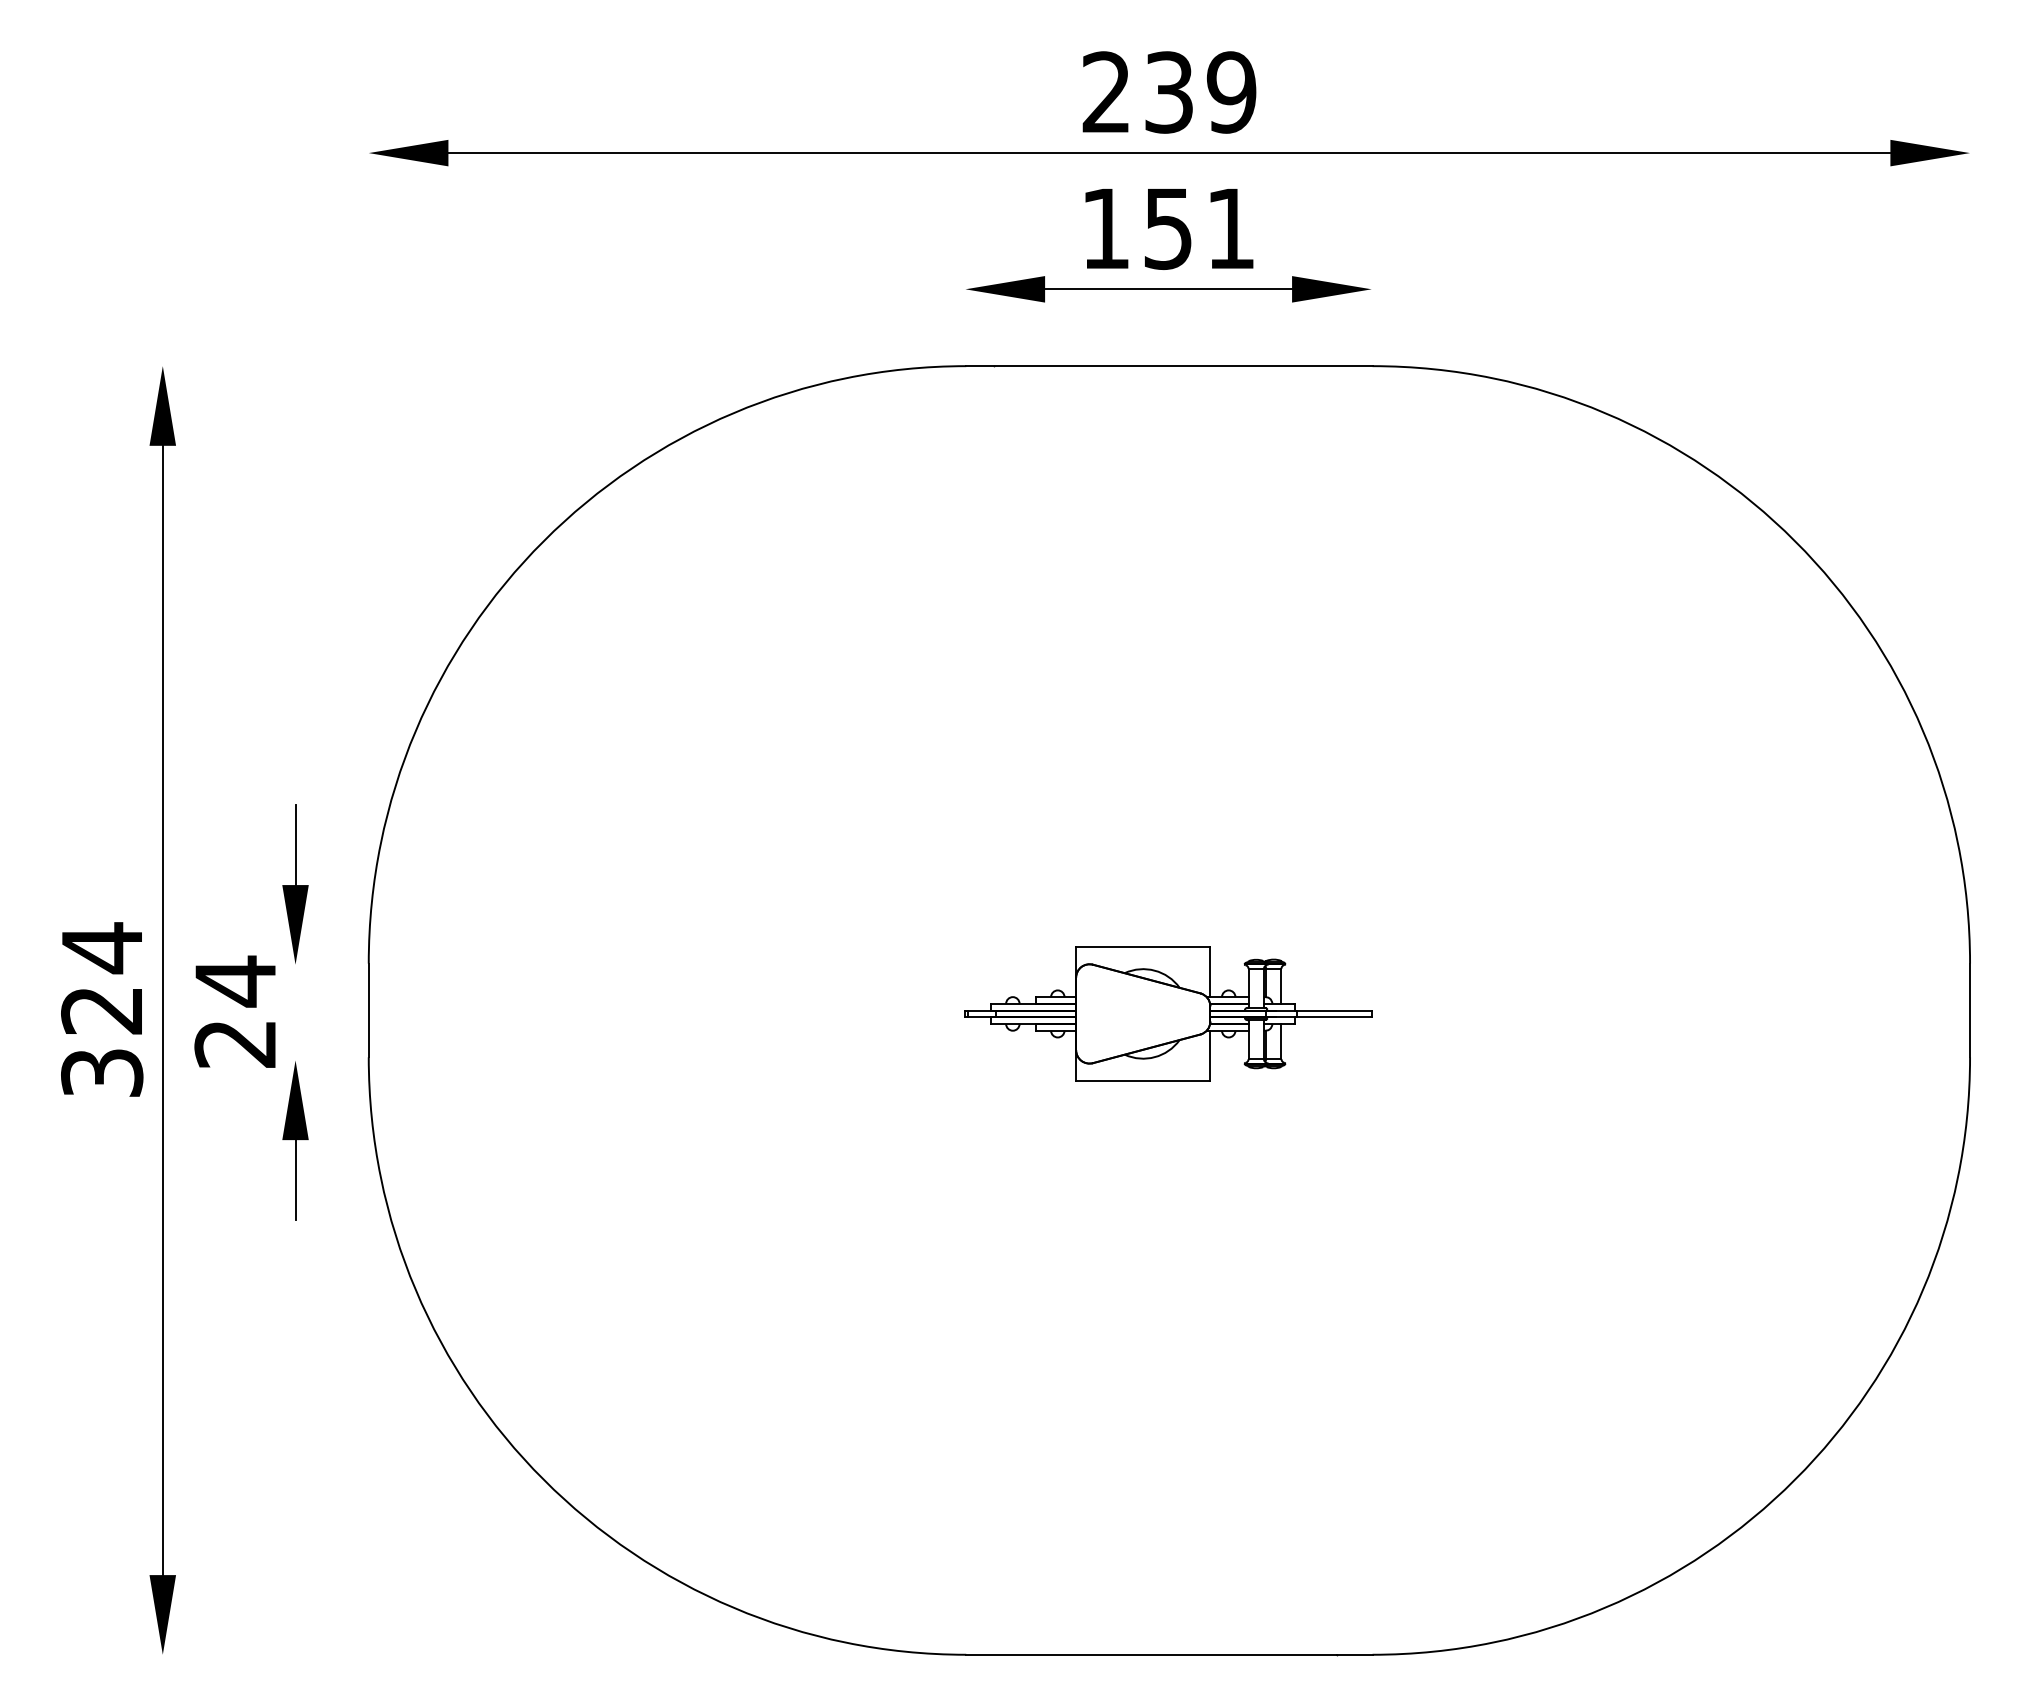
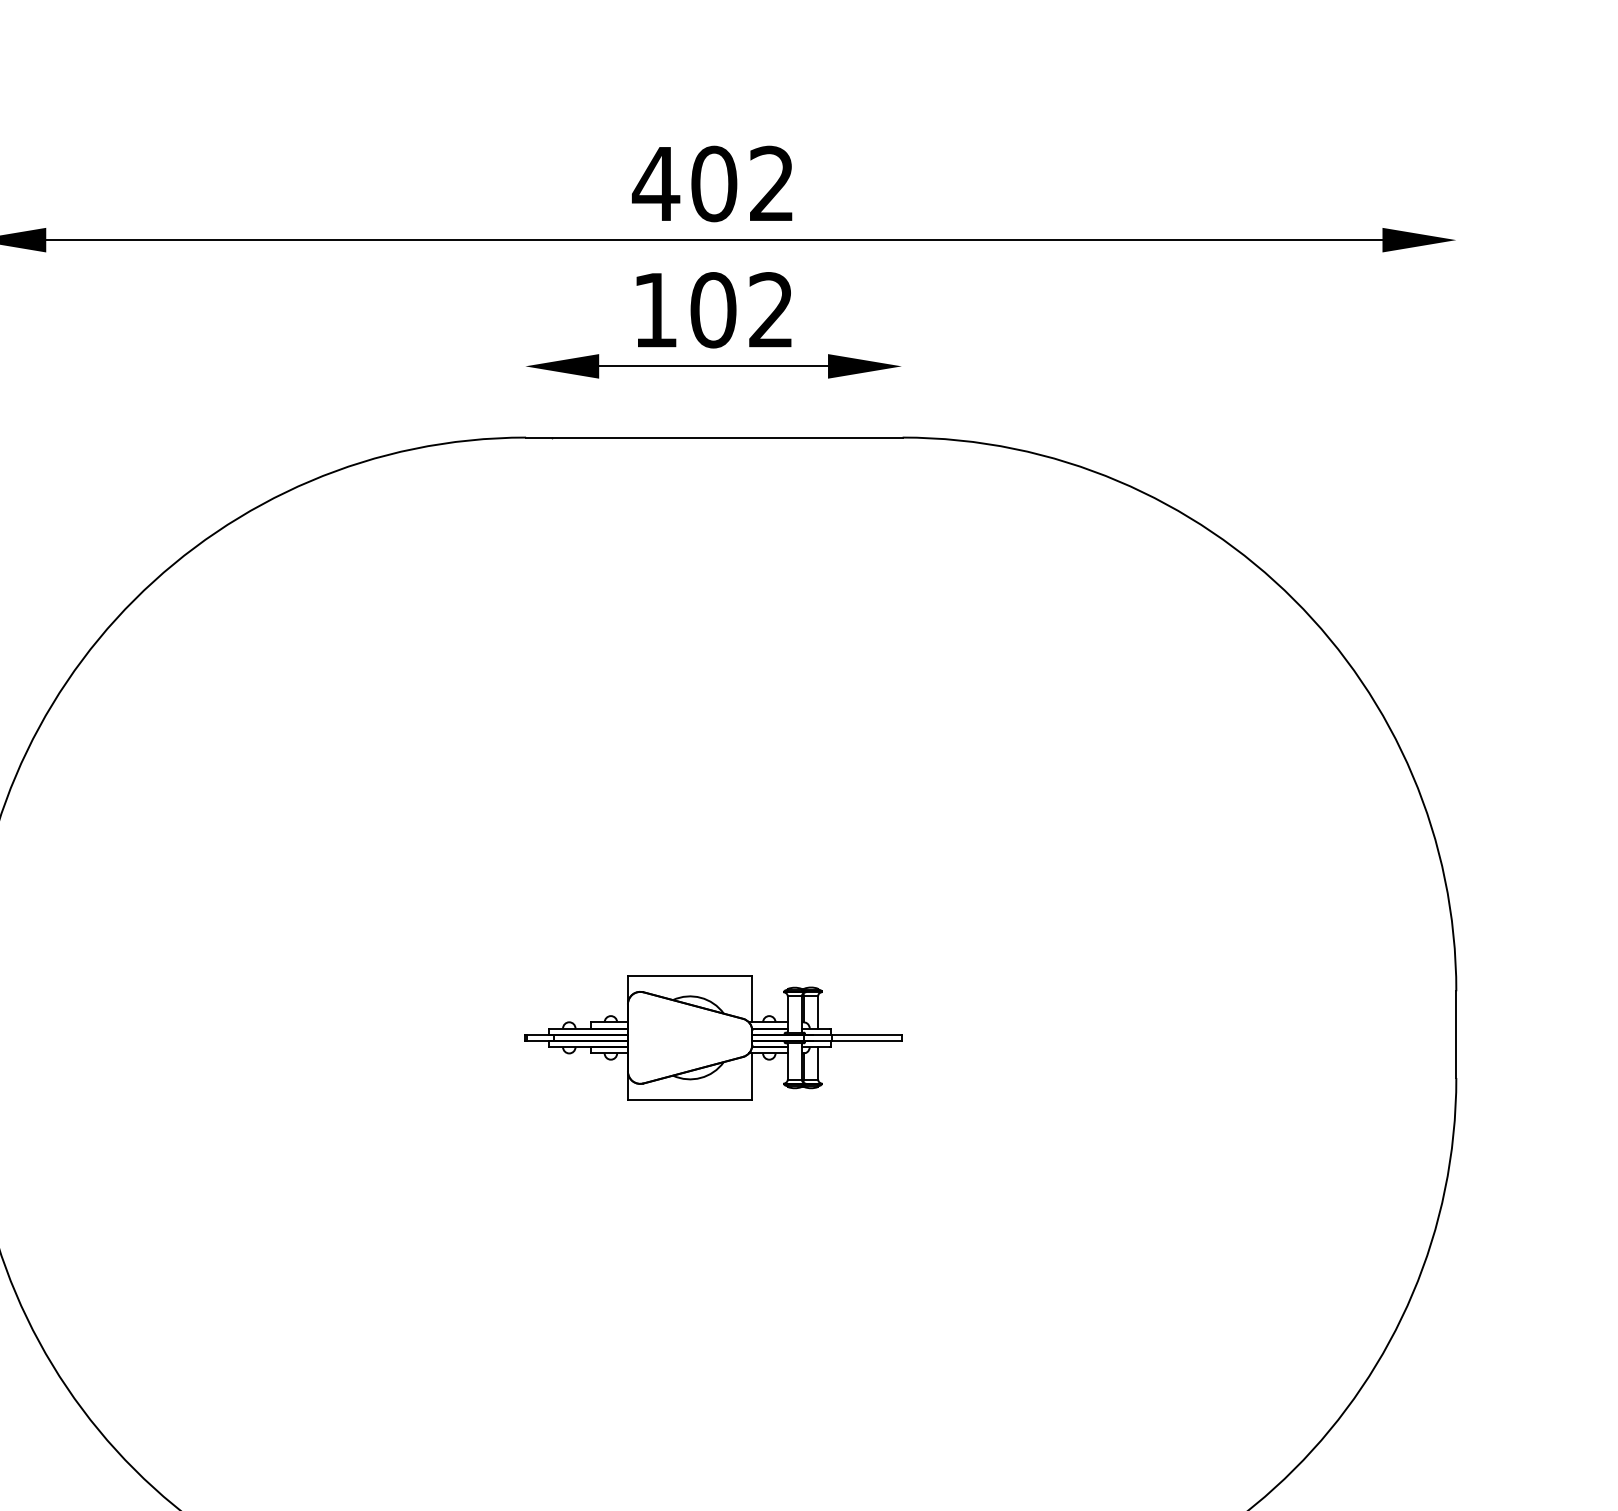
text: (1168, 92) -> (713, 183), 239 -> 402
text: (1198, 228) -> (741, 310), 151 -> 102

